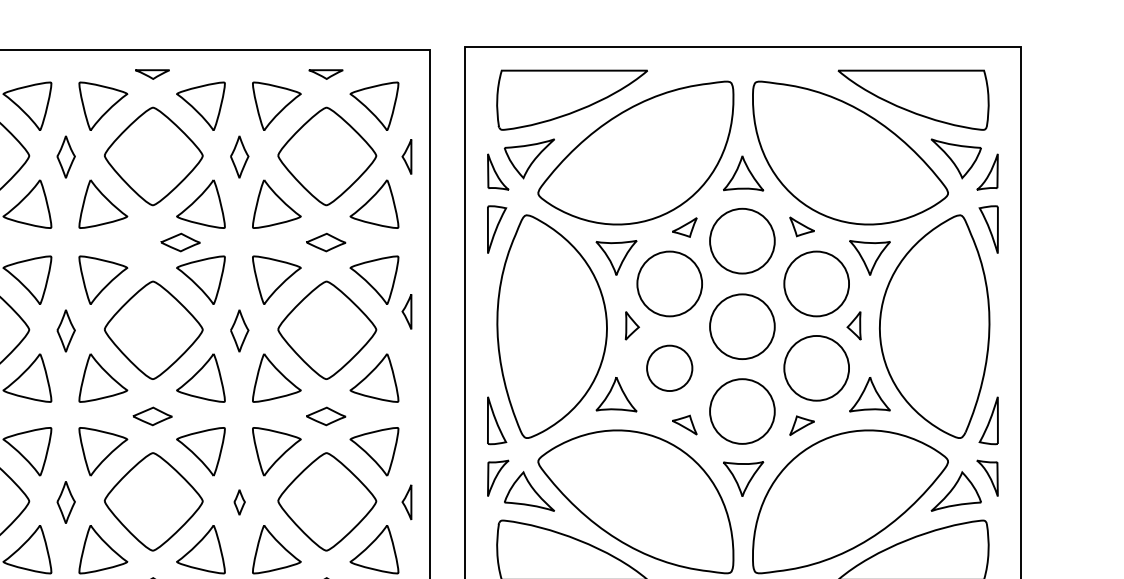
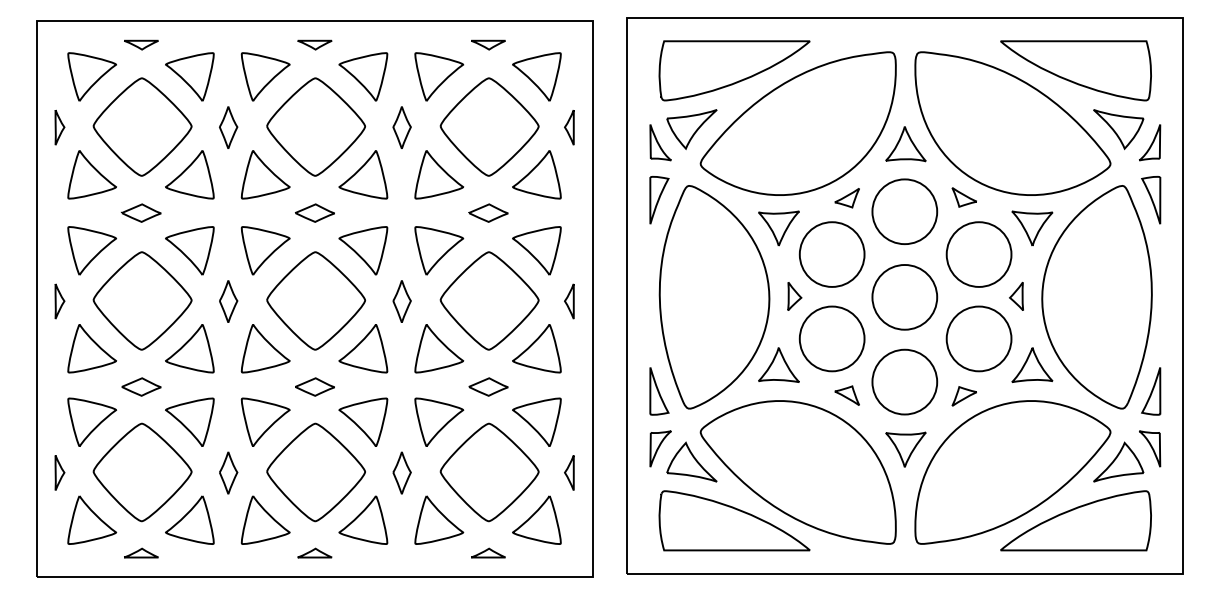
part: (180, 241) -> (314, 212), moved
part: (407, 311) -> (569, 301), moved
part: (669, 367) -> (831, 338), size x1.43
part: (239, 501) -> (401, 472), size x1.67

